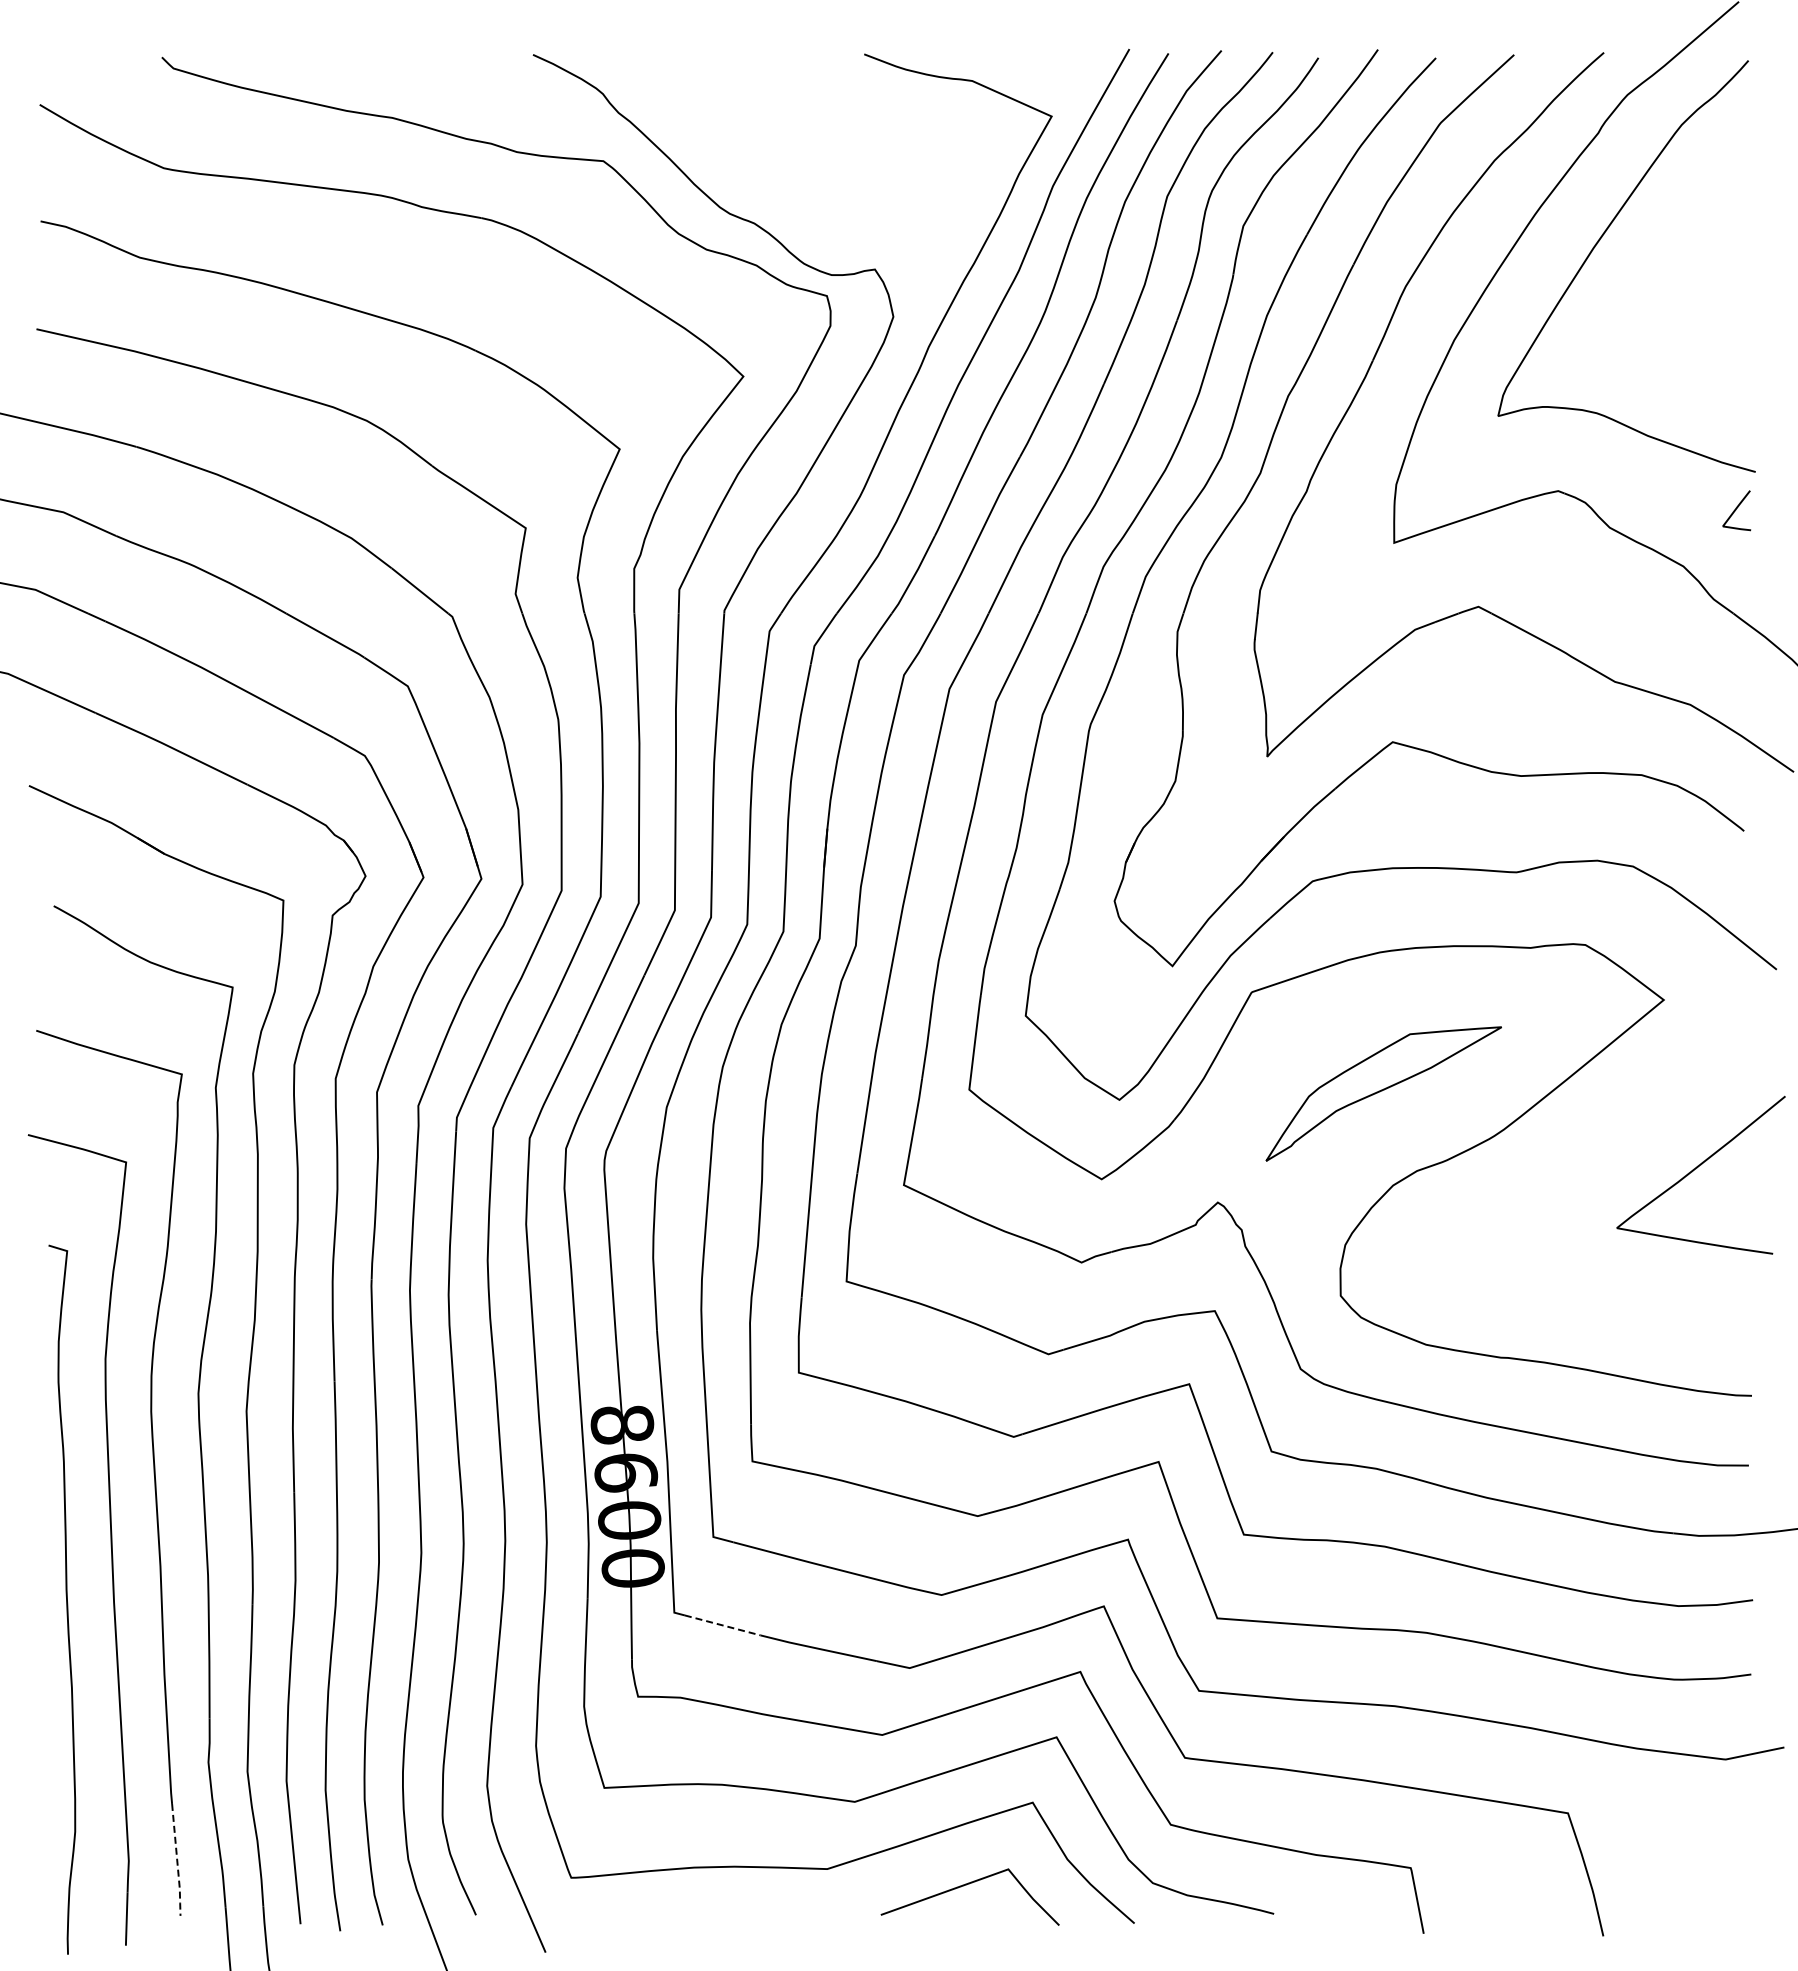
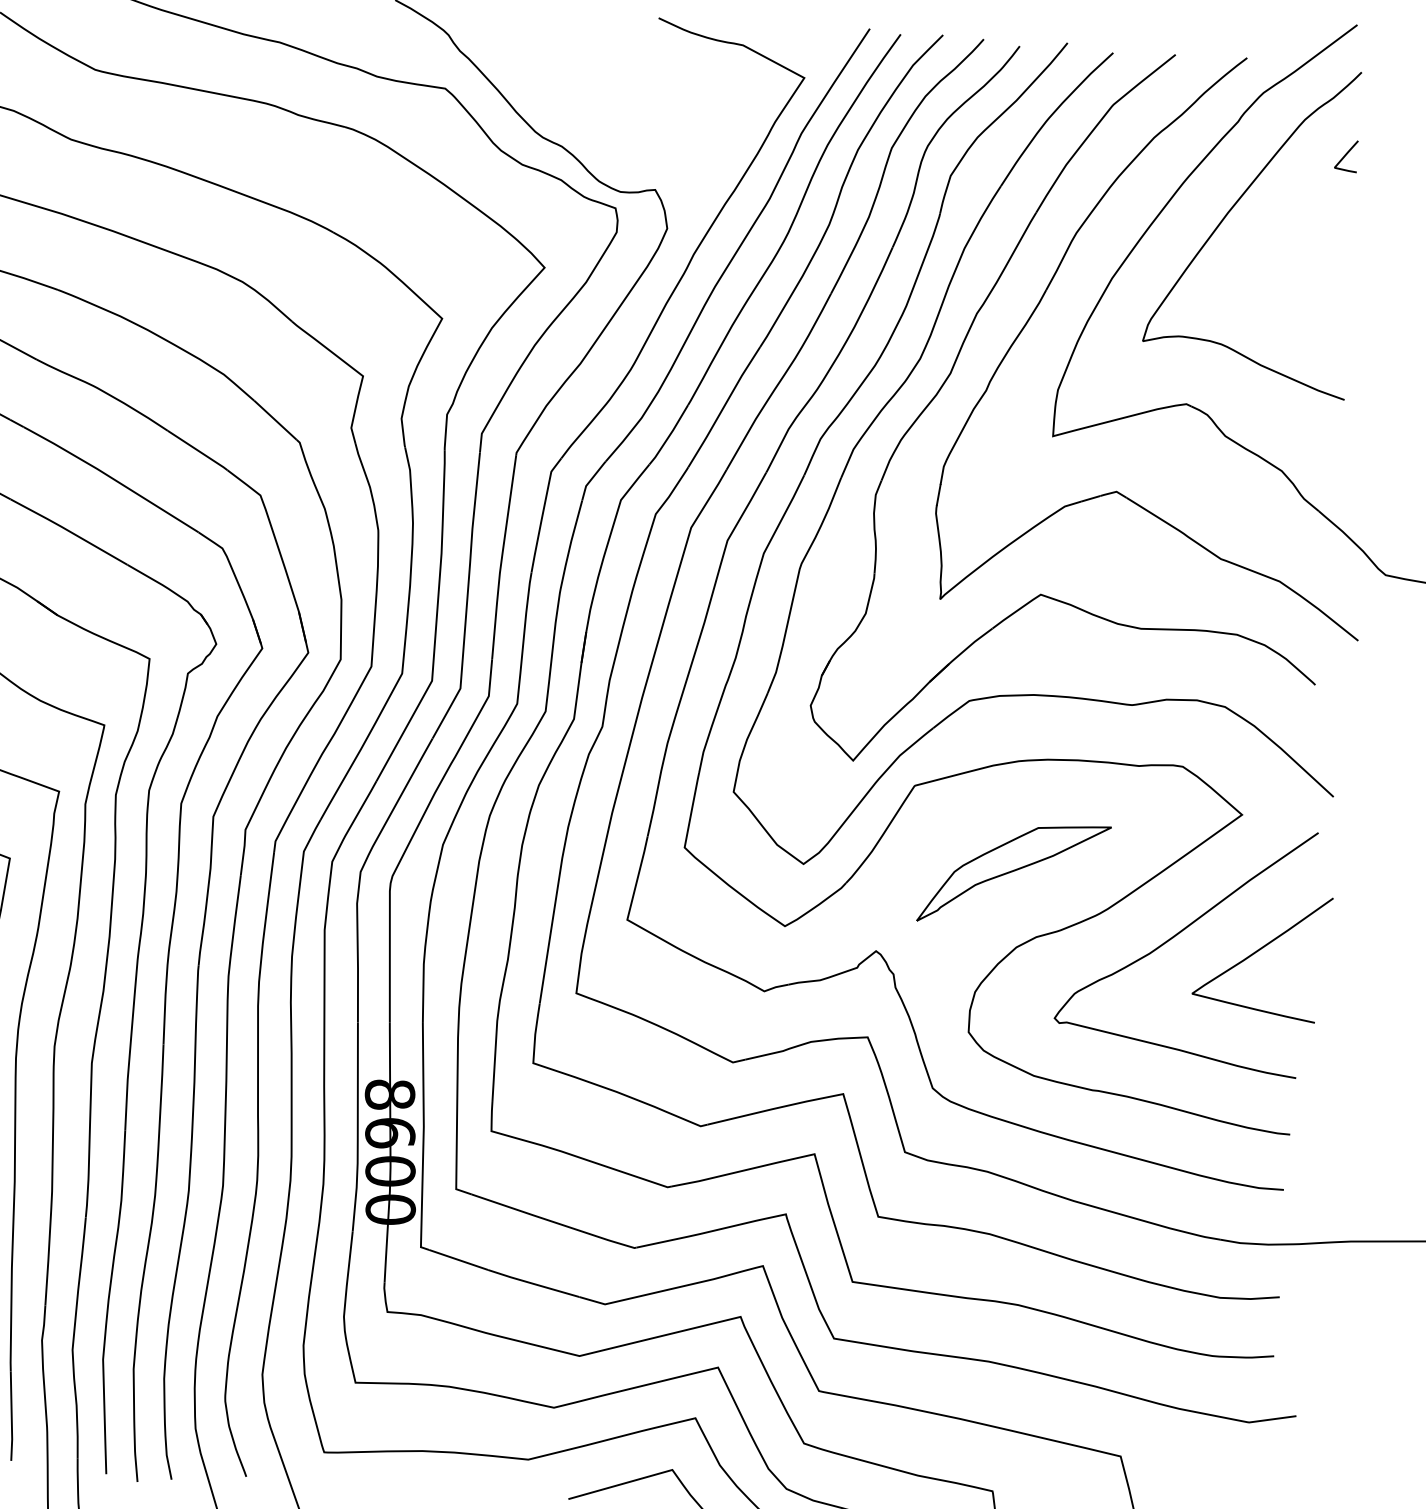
line: (1736, 510) -> (1346, 155), moved
curve: (1594, 1155) -> (1178, 934), added
line: (724, 1625) -> (460, 1260), dashed -> solid
line: (177, 1861) -> (11, 1417), dashed -> solid

